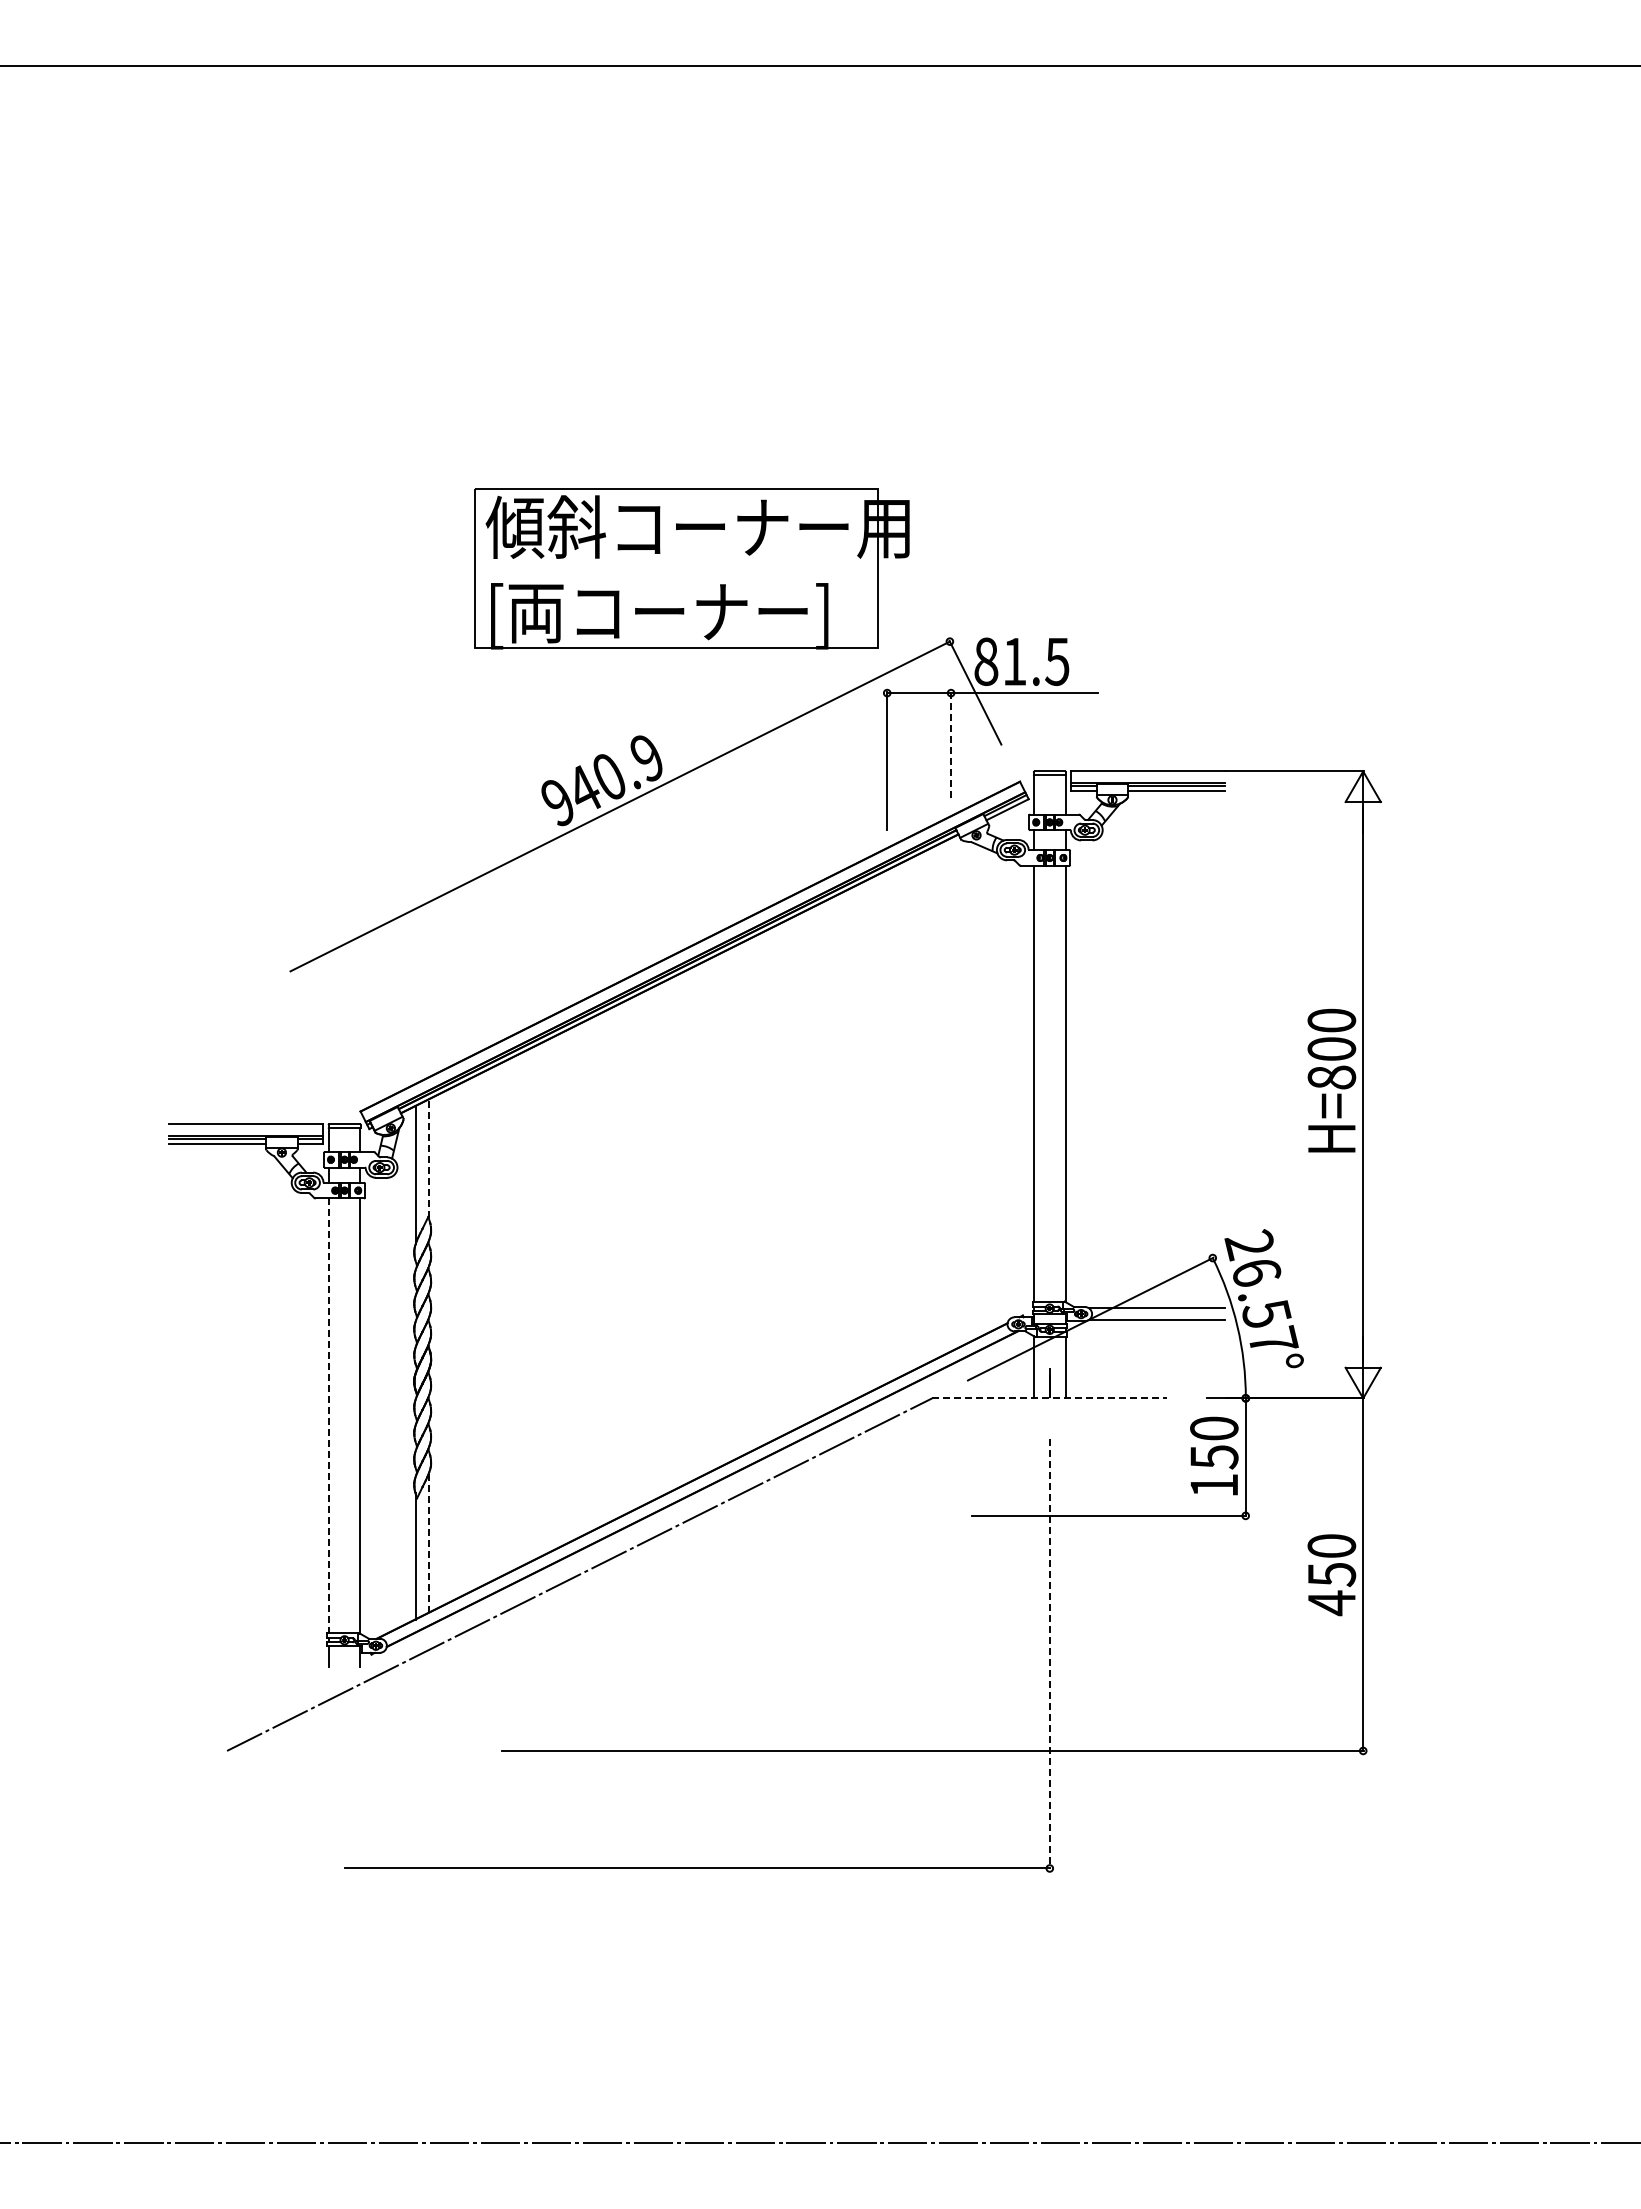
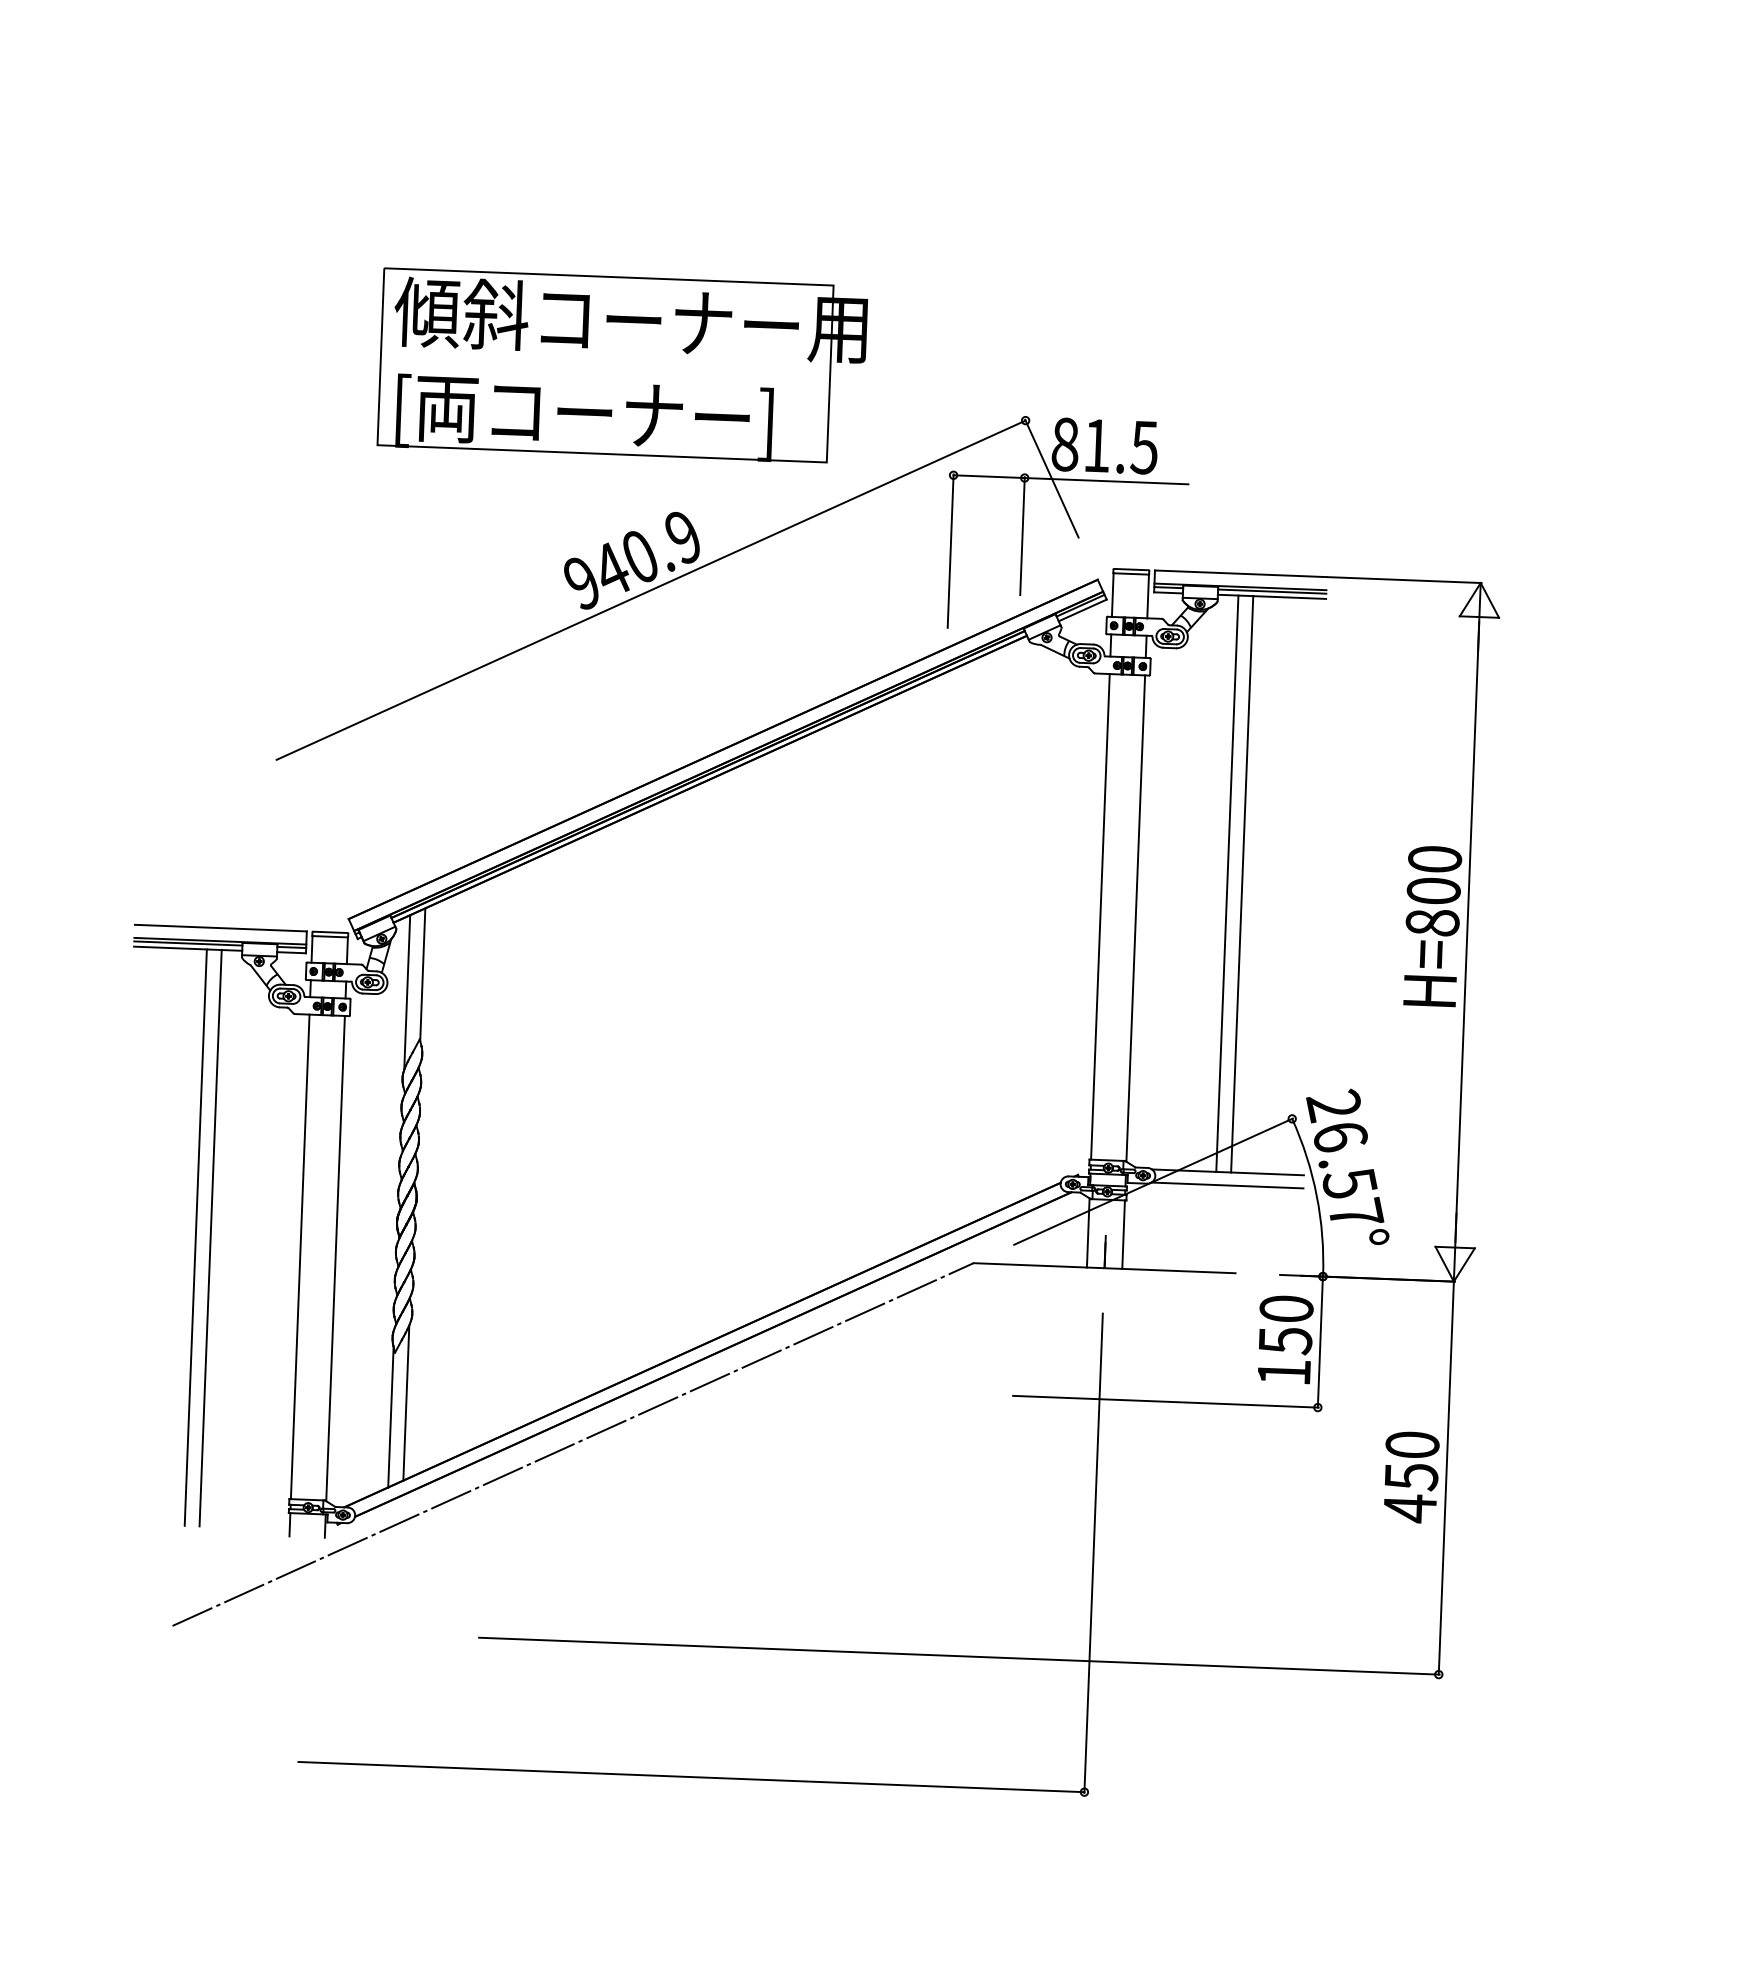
part: (691, 568) -> (622, 365), moved
line: (951, 745) -> (1022, 536), dashed -> solid
line: (1146, 1049) -> (1227, 883), added
line: (1159, 1049) -> (1241, 884), added
line: (428, 1158) -> (422, 974), dashed -> solid
line: (1049, 1398) -> (1104, 1268), dashed -> solid
line: (234, 1401) -> (195, 1236), added
line: (247, 1401) -> (210, 1237), added
line: (328, 1416) -> (299, 1257), dashed -> solid
line: (428, 1543) -> (405, 1403), dashed -> solid
line: (1049, 1654) -> (1093, 1553), dashed -> solid

